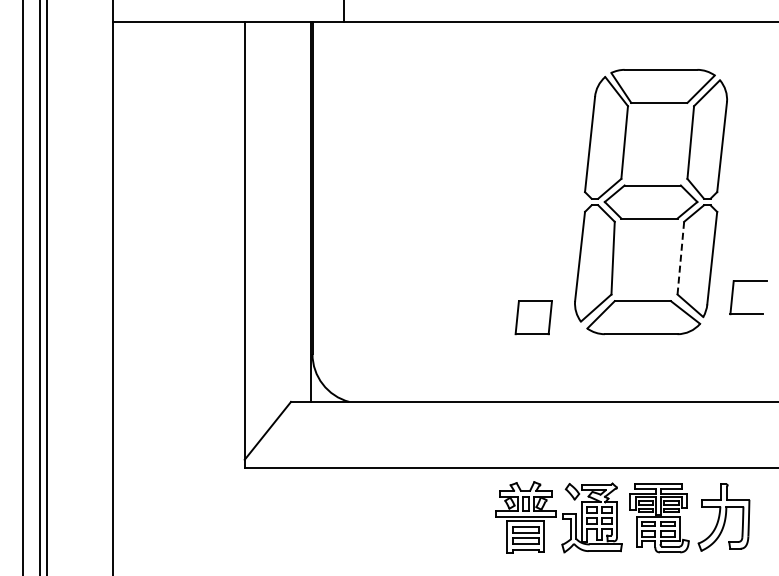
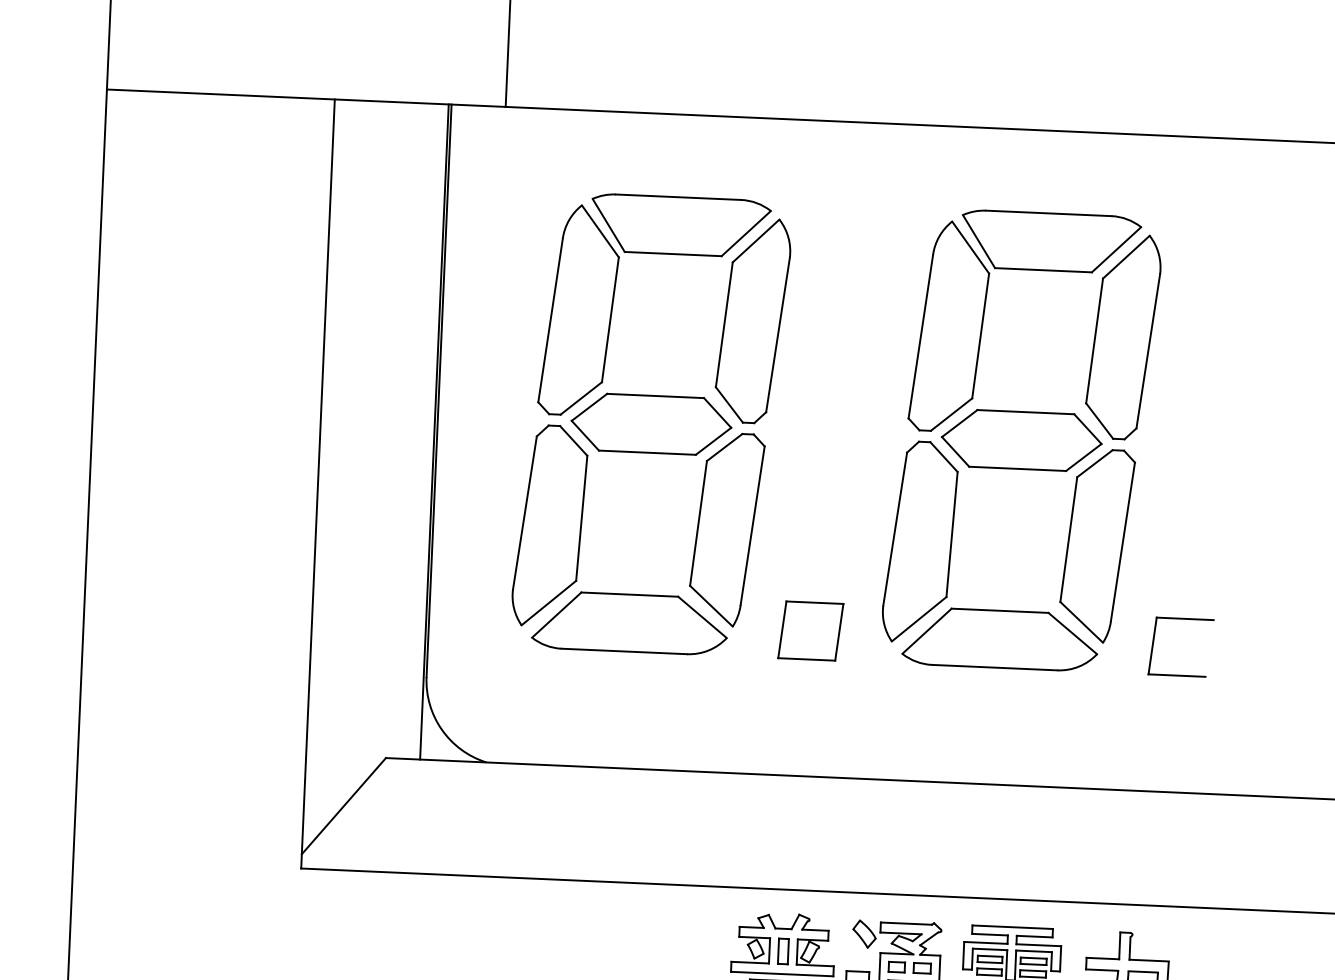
part: (436, 202) -> (651, 425), added
line: (680, 257) -> (1068, 538), dashed -> solid
part: (733, 296) -> (1155, 644), moved

